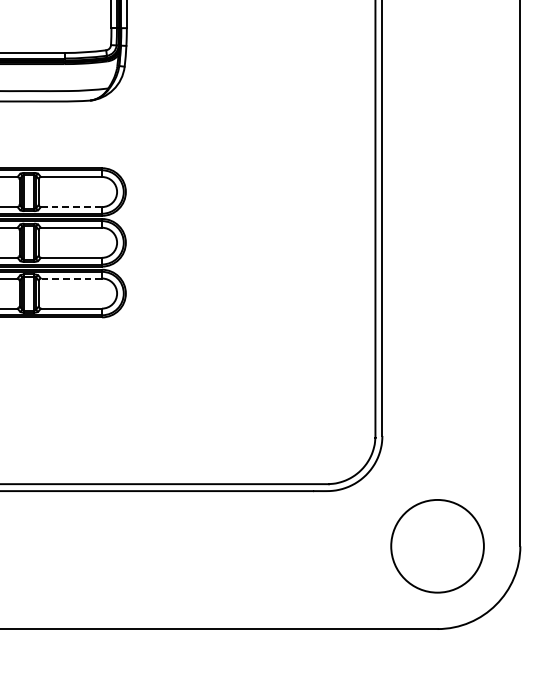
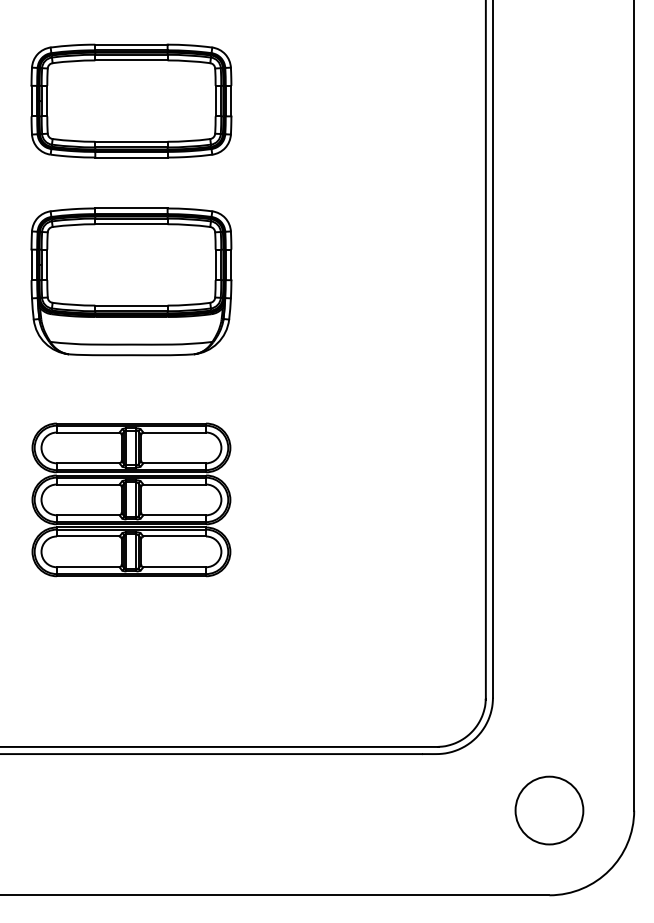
line: (72, 207) -> (175, 463), dashed -> solid
line: (71, 278) -> (174, 536), dashed -> solid
circle: (437, 546) -> (549, 810), size x0.71

